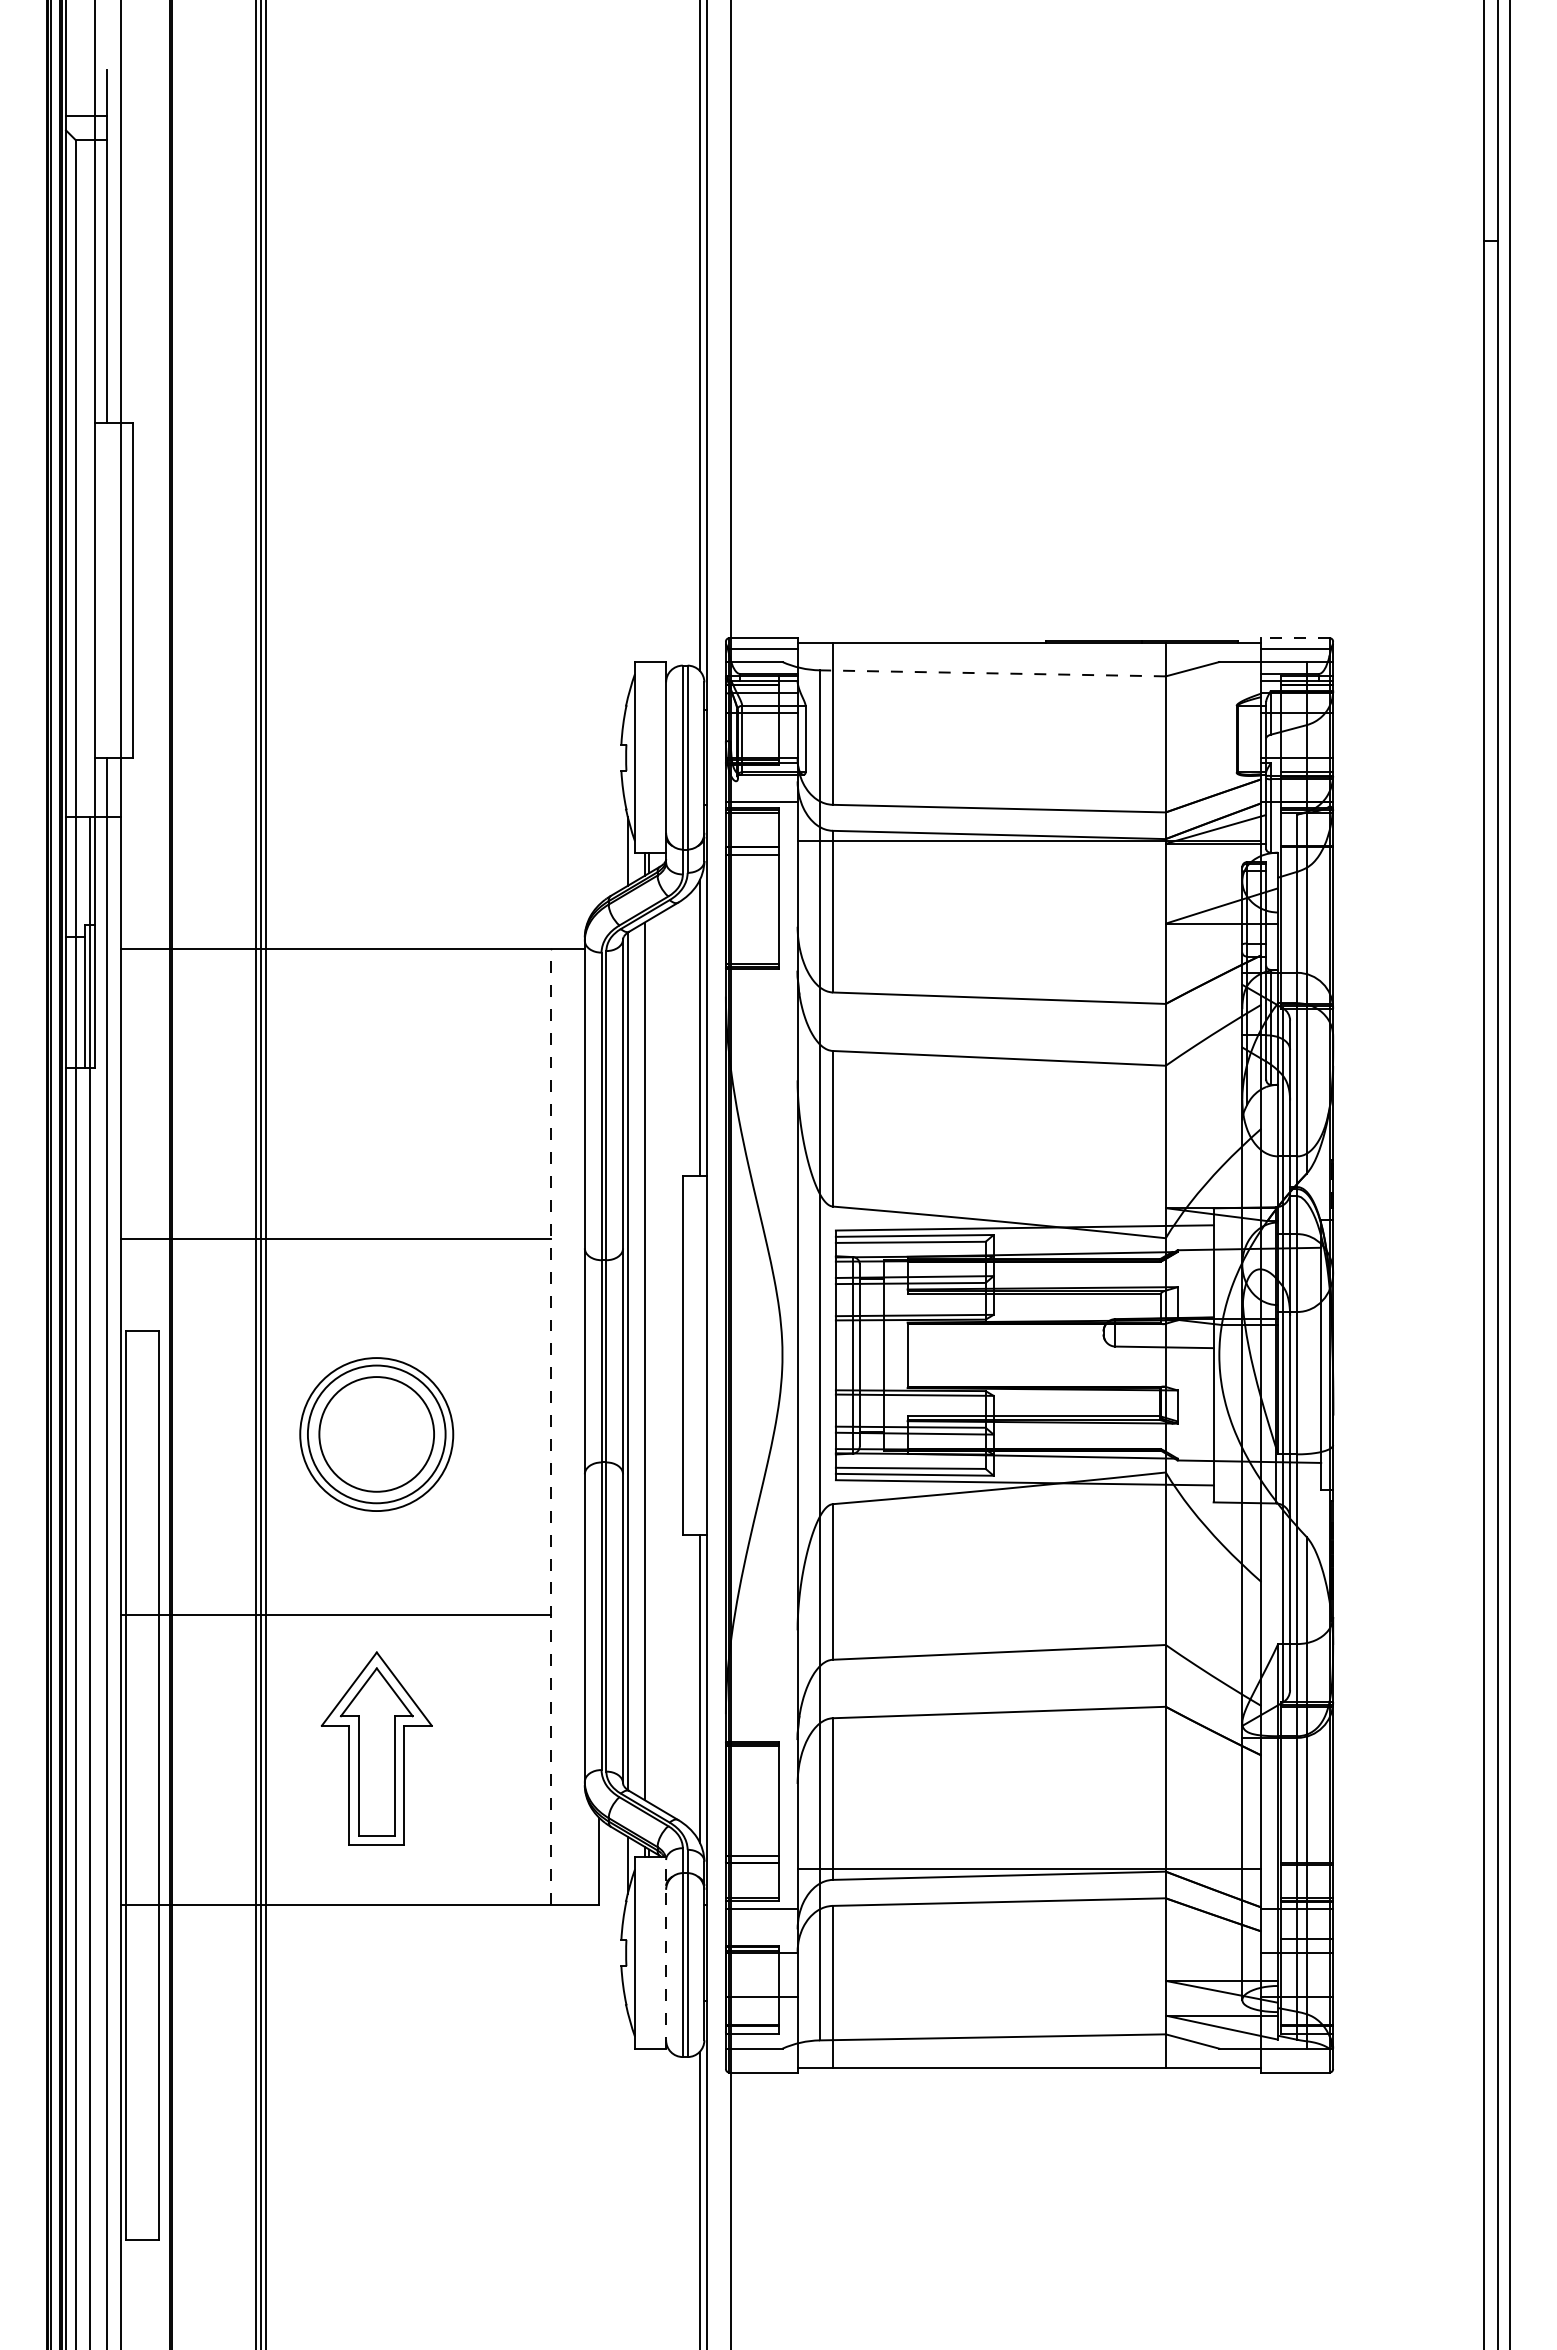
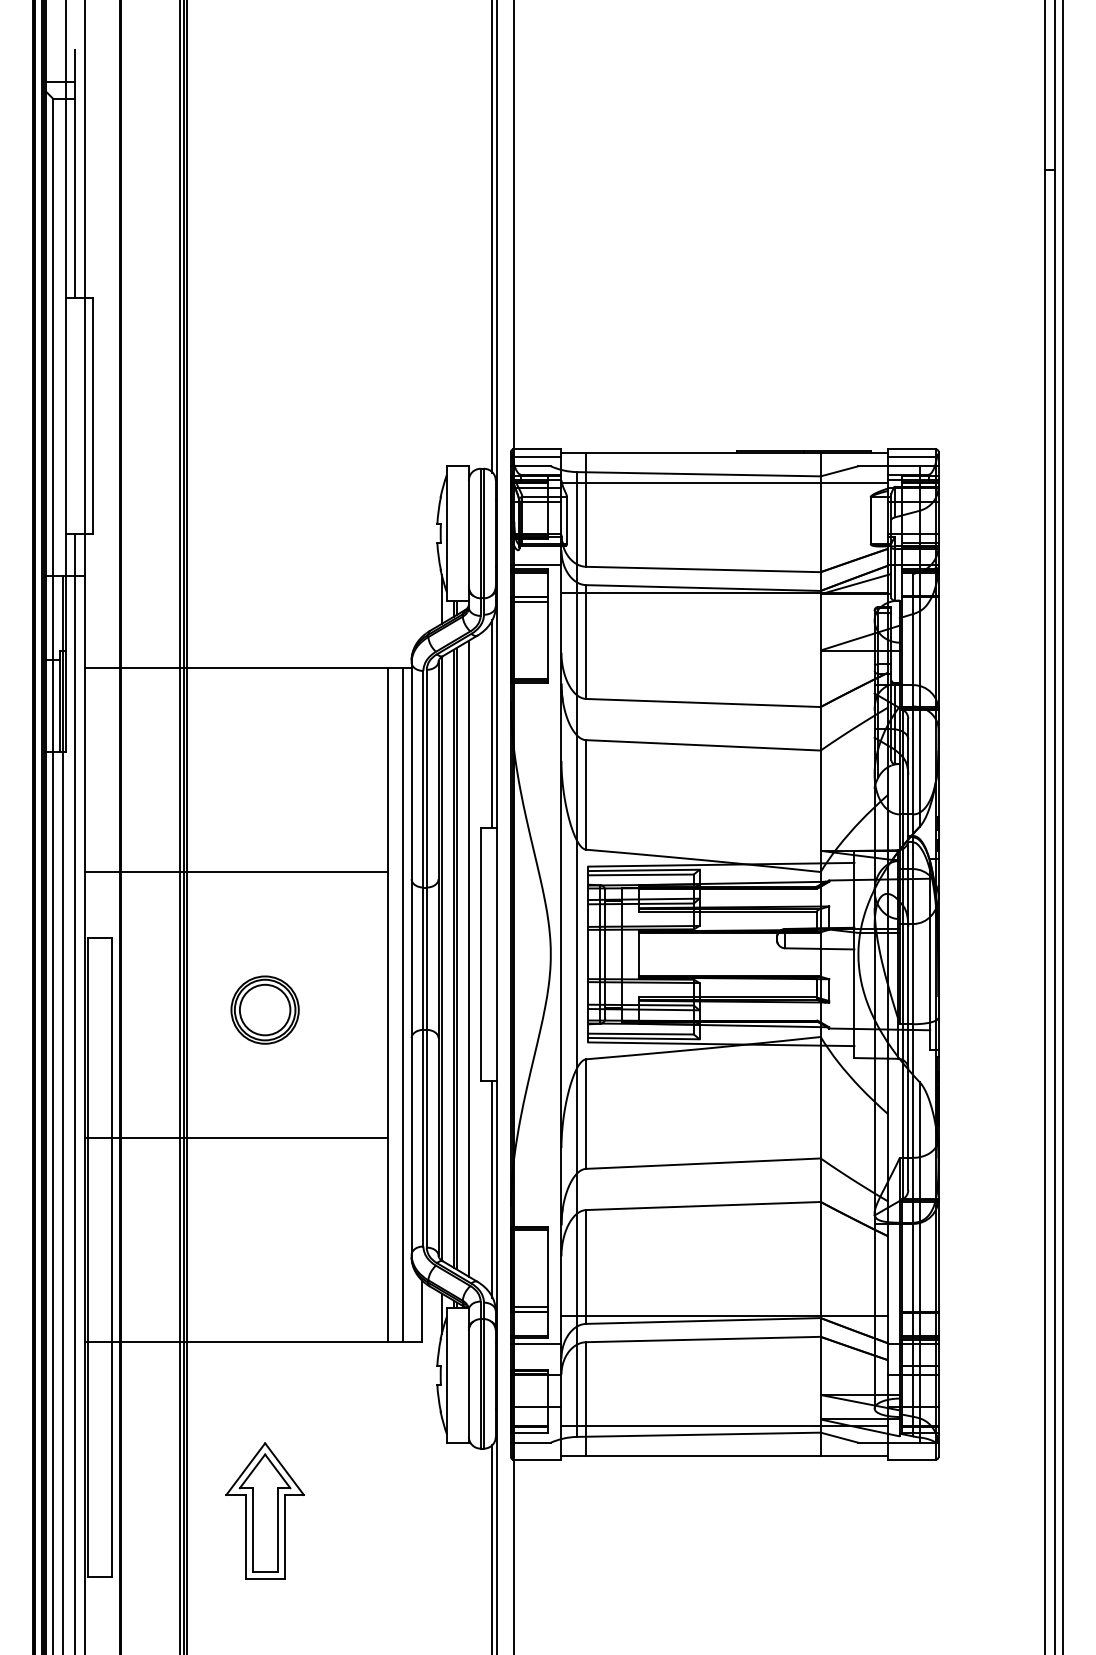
line: (1295, 638) -> (912, 449), dashed -> solid
line: (992, 673) -> (698, 474), dashed -> solid
line: (1029, 685) -> (724, 482), added
line: (666, 1360) -> (469, 958), added
line: (649, 1361) -> (457, 958), added
line: (551, 1426) -> (388, 1004), dashed -> solid
line: (572, 1426) -> (402, 1004), added
part: (376, 1433) -> (264, 1009), size x0.62
part: (376, 1748) -> (264, 1510), moved
line: (666, 1953) -> (469, 1375), dashed -> solid
line: (1029, 2024) -> (724, 1425), added

